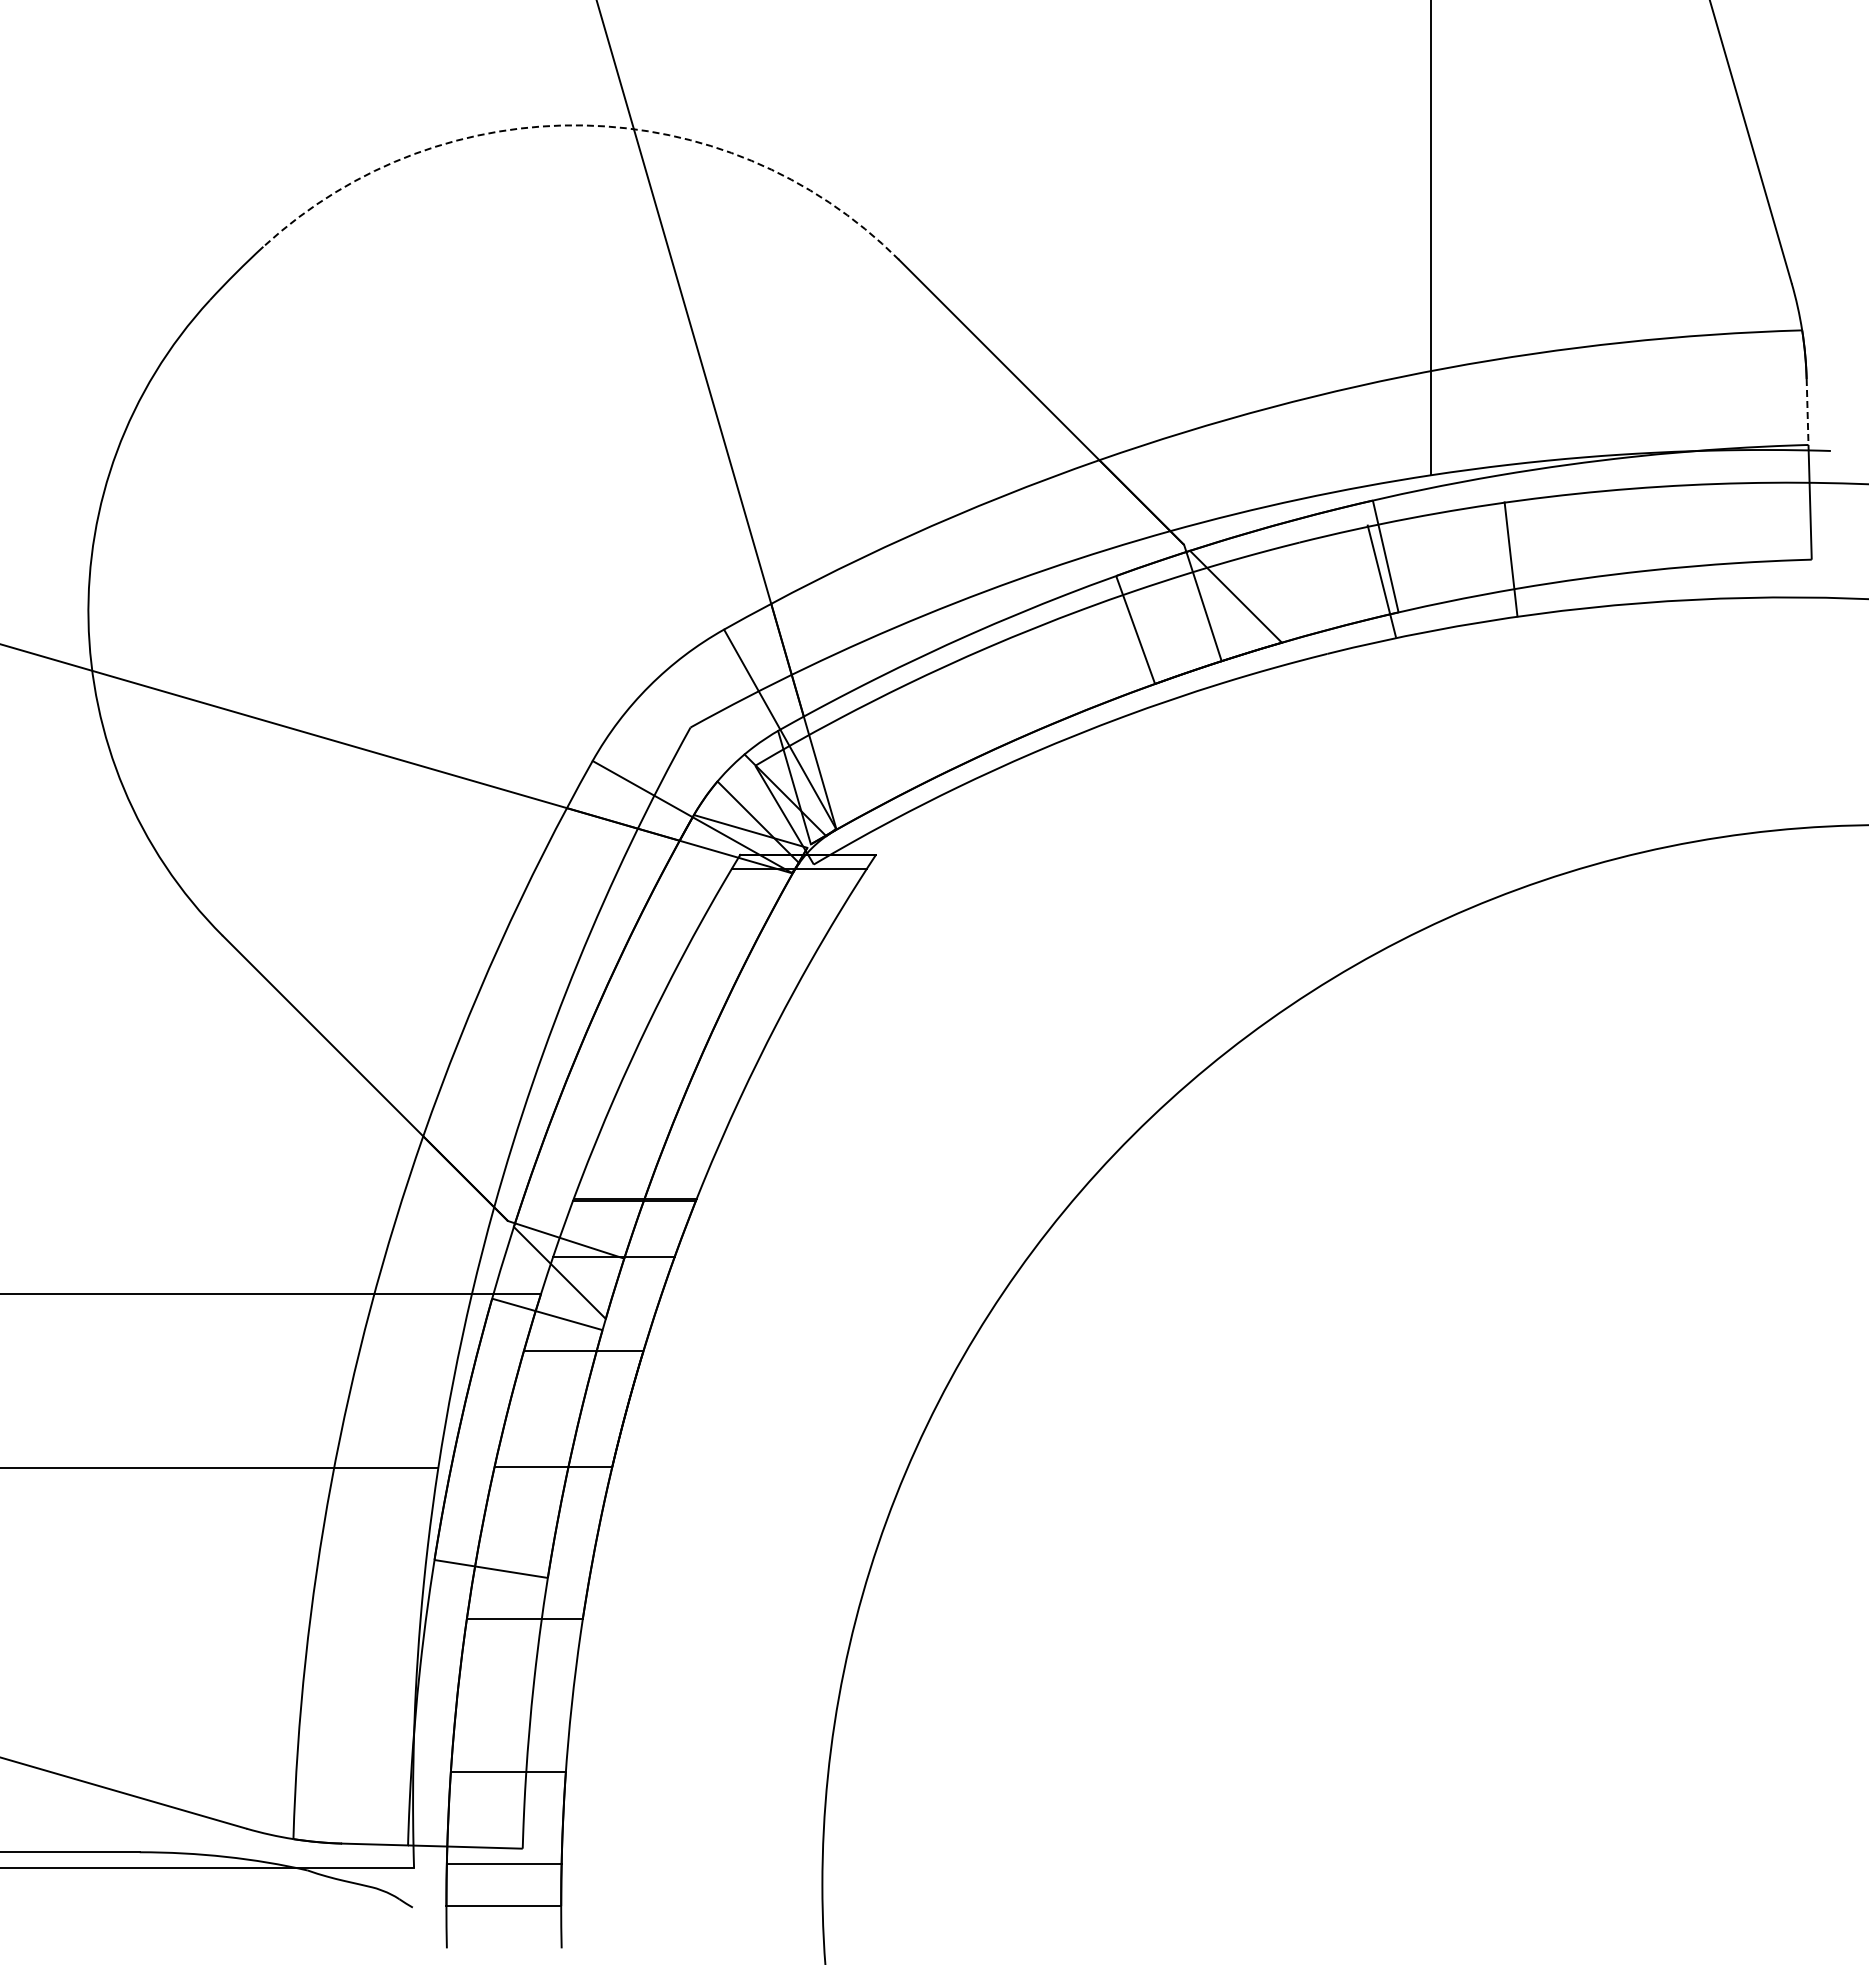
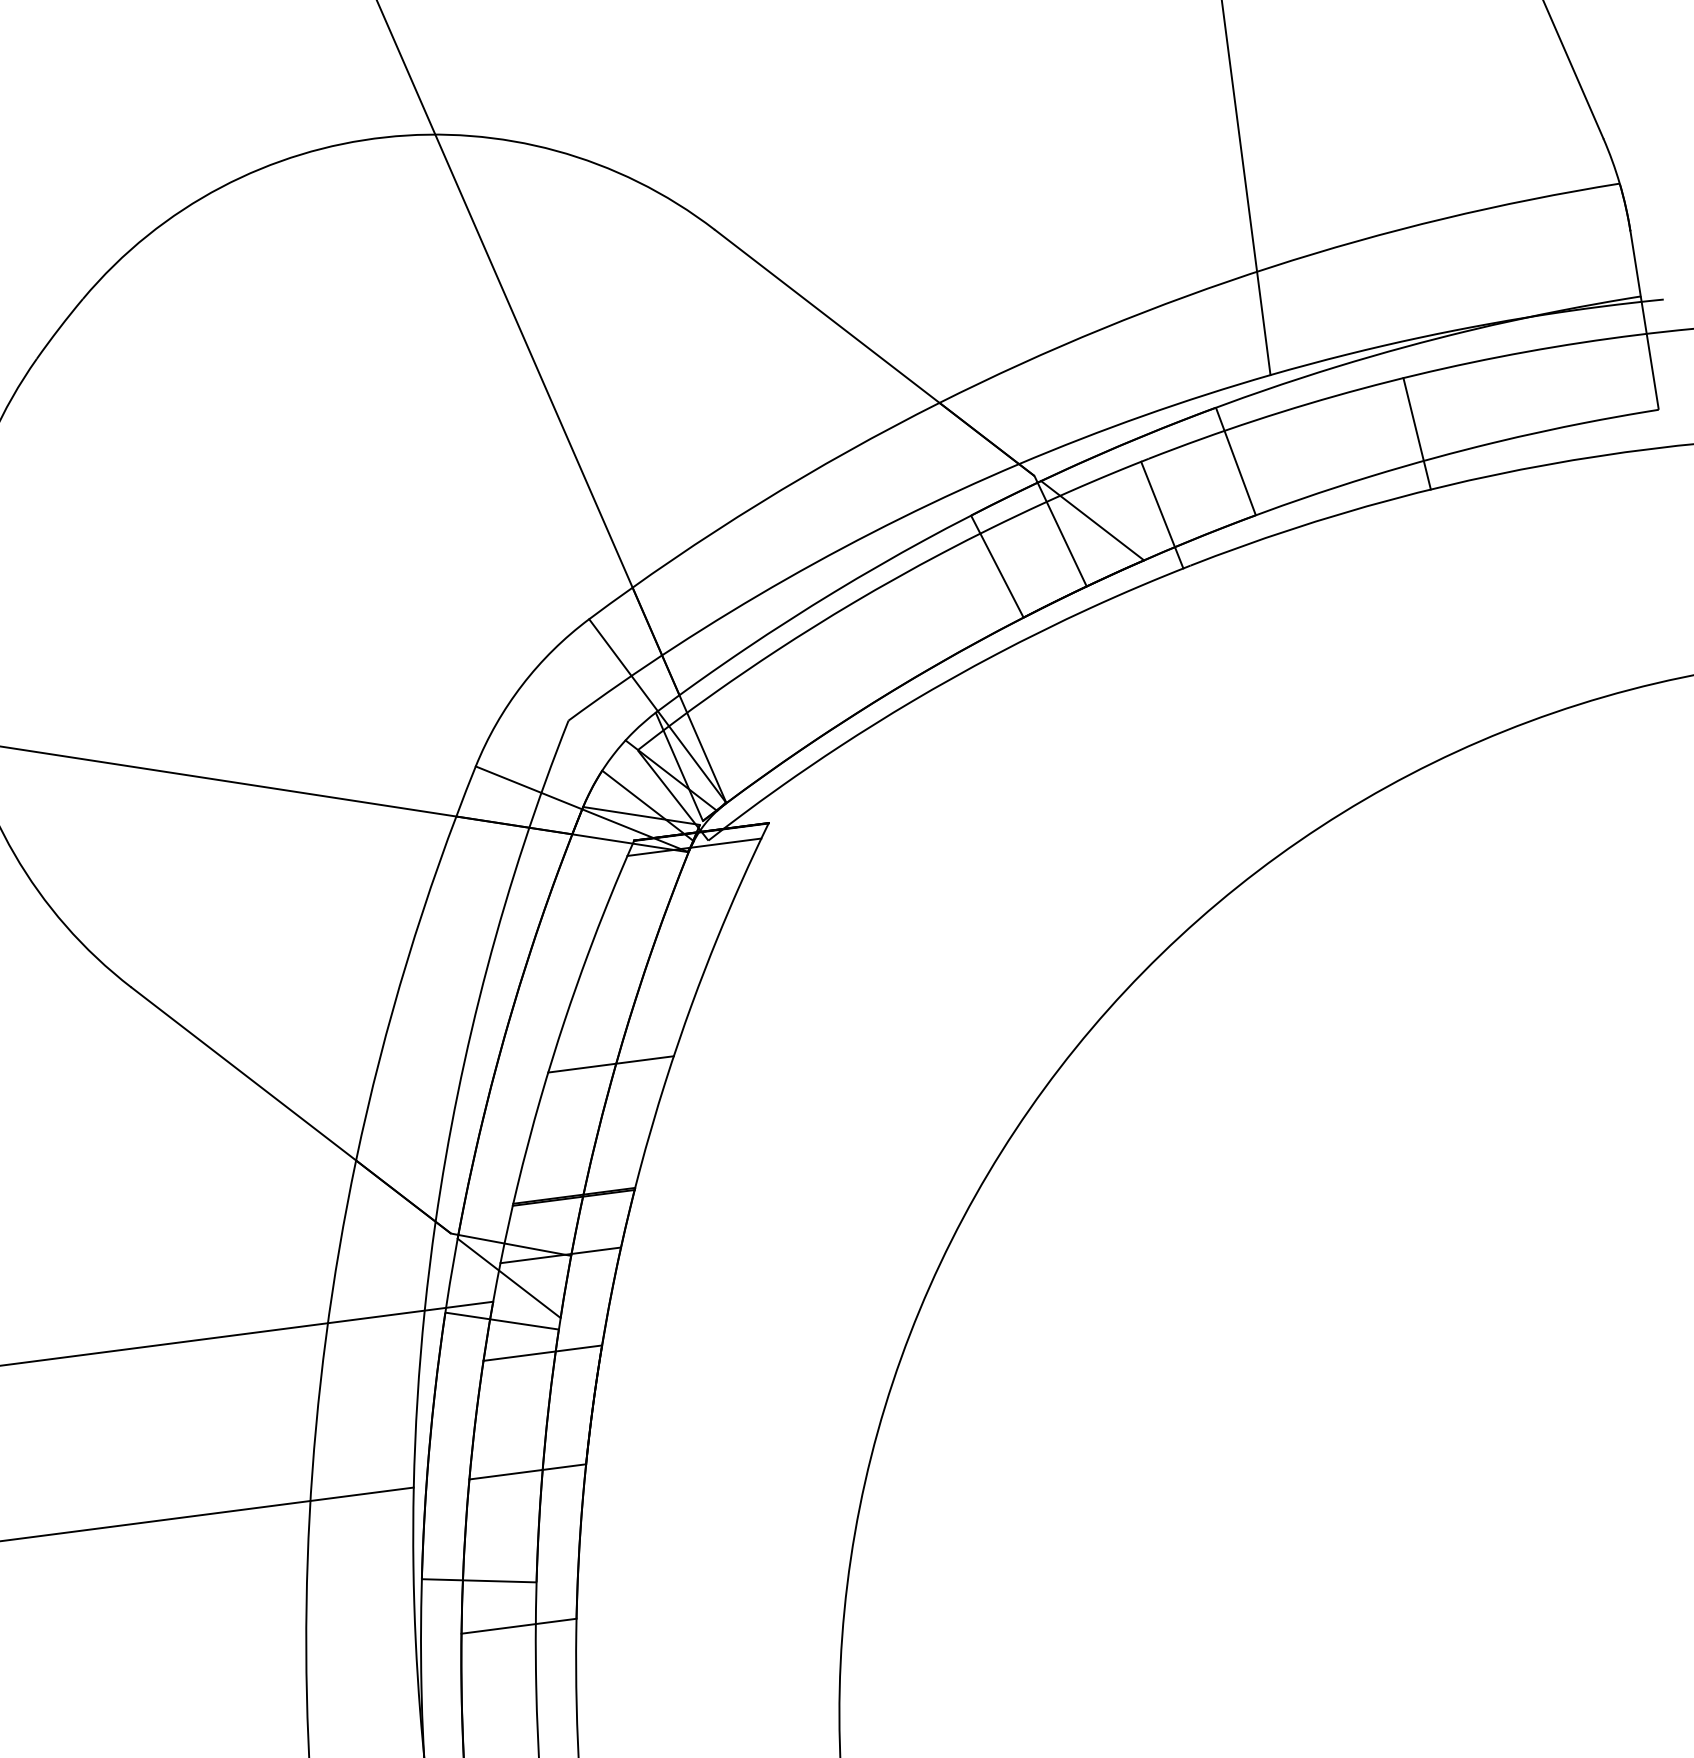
arc: (583, 125) -> (384, 137), dashed -> solid
line: (1807, 412) -> (1635, 264), dashed -> solid
line: (1510, 559) -> (1416, 434), moved
line: (1381, 580) -> (1161, 514), moved
line: (688, 1073) -> (611, 1064), added

